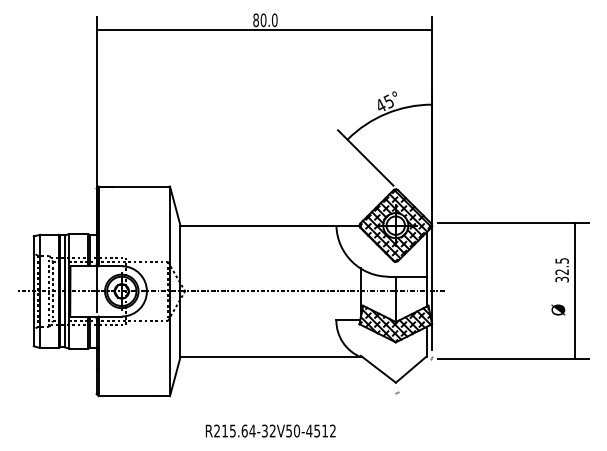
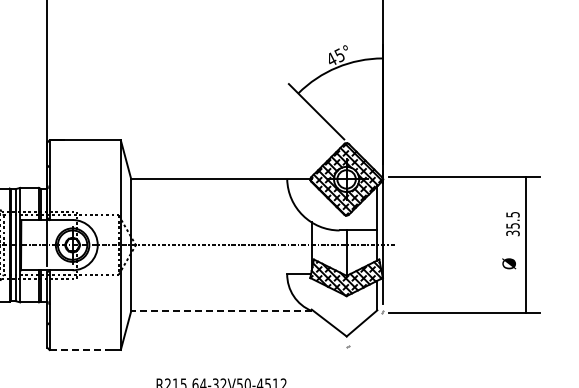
text: (561, 271) -> (512, 225), 32.5 -> 35.5
line: (270, 357) -> (221, 311), solid -> dashed
line: (127, 396) -> (78, 350), solid -> dashed

